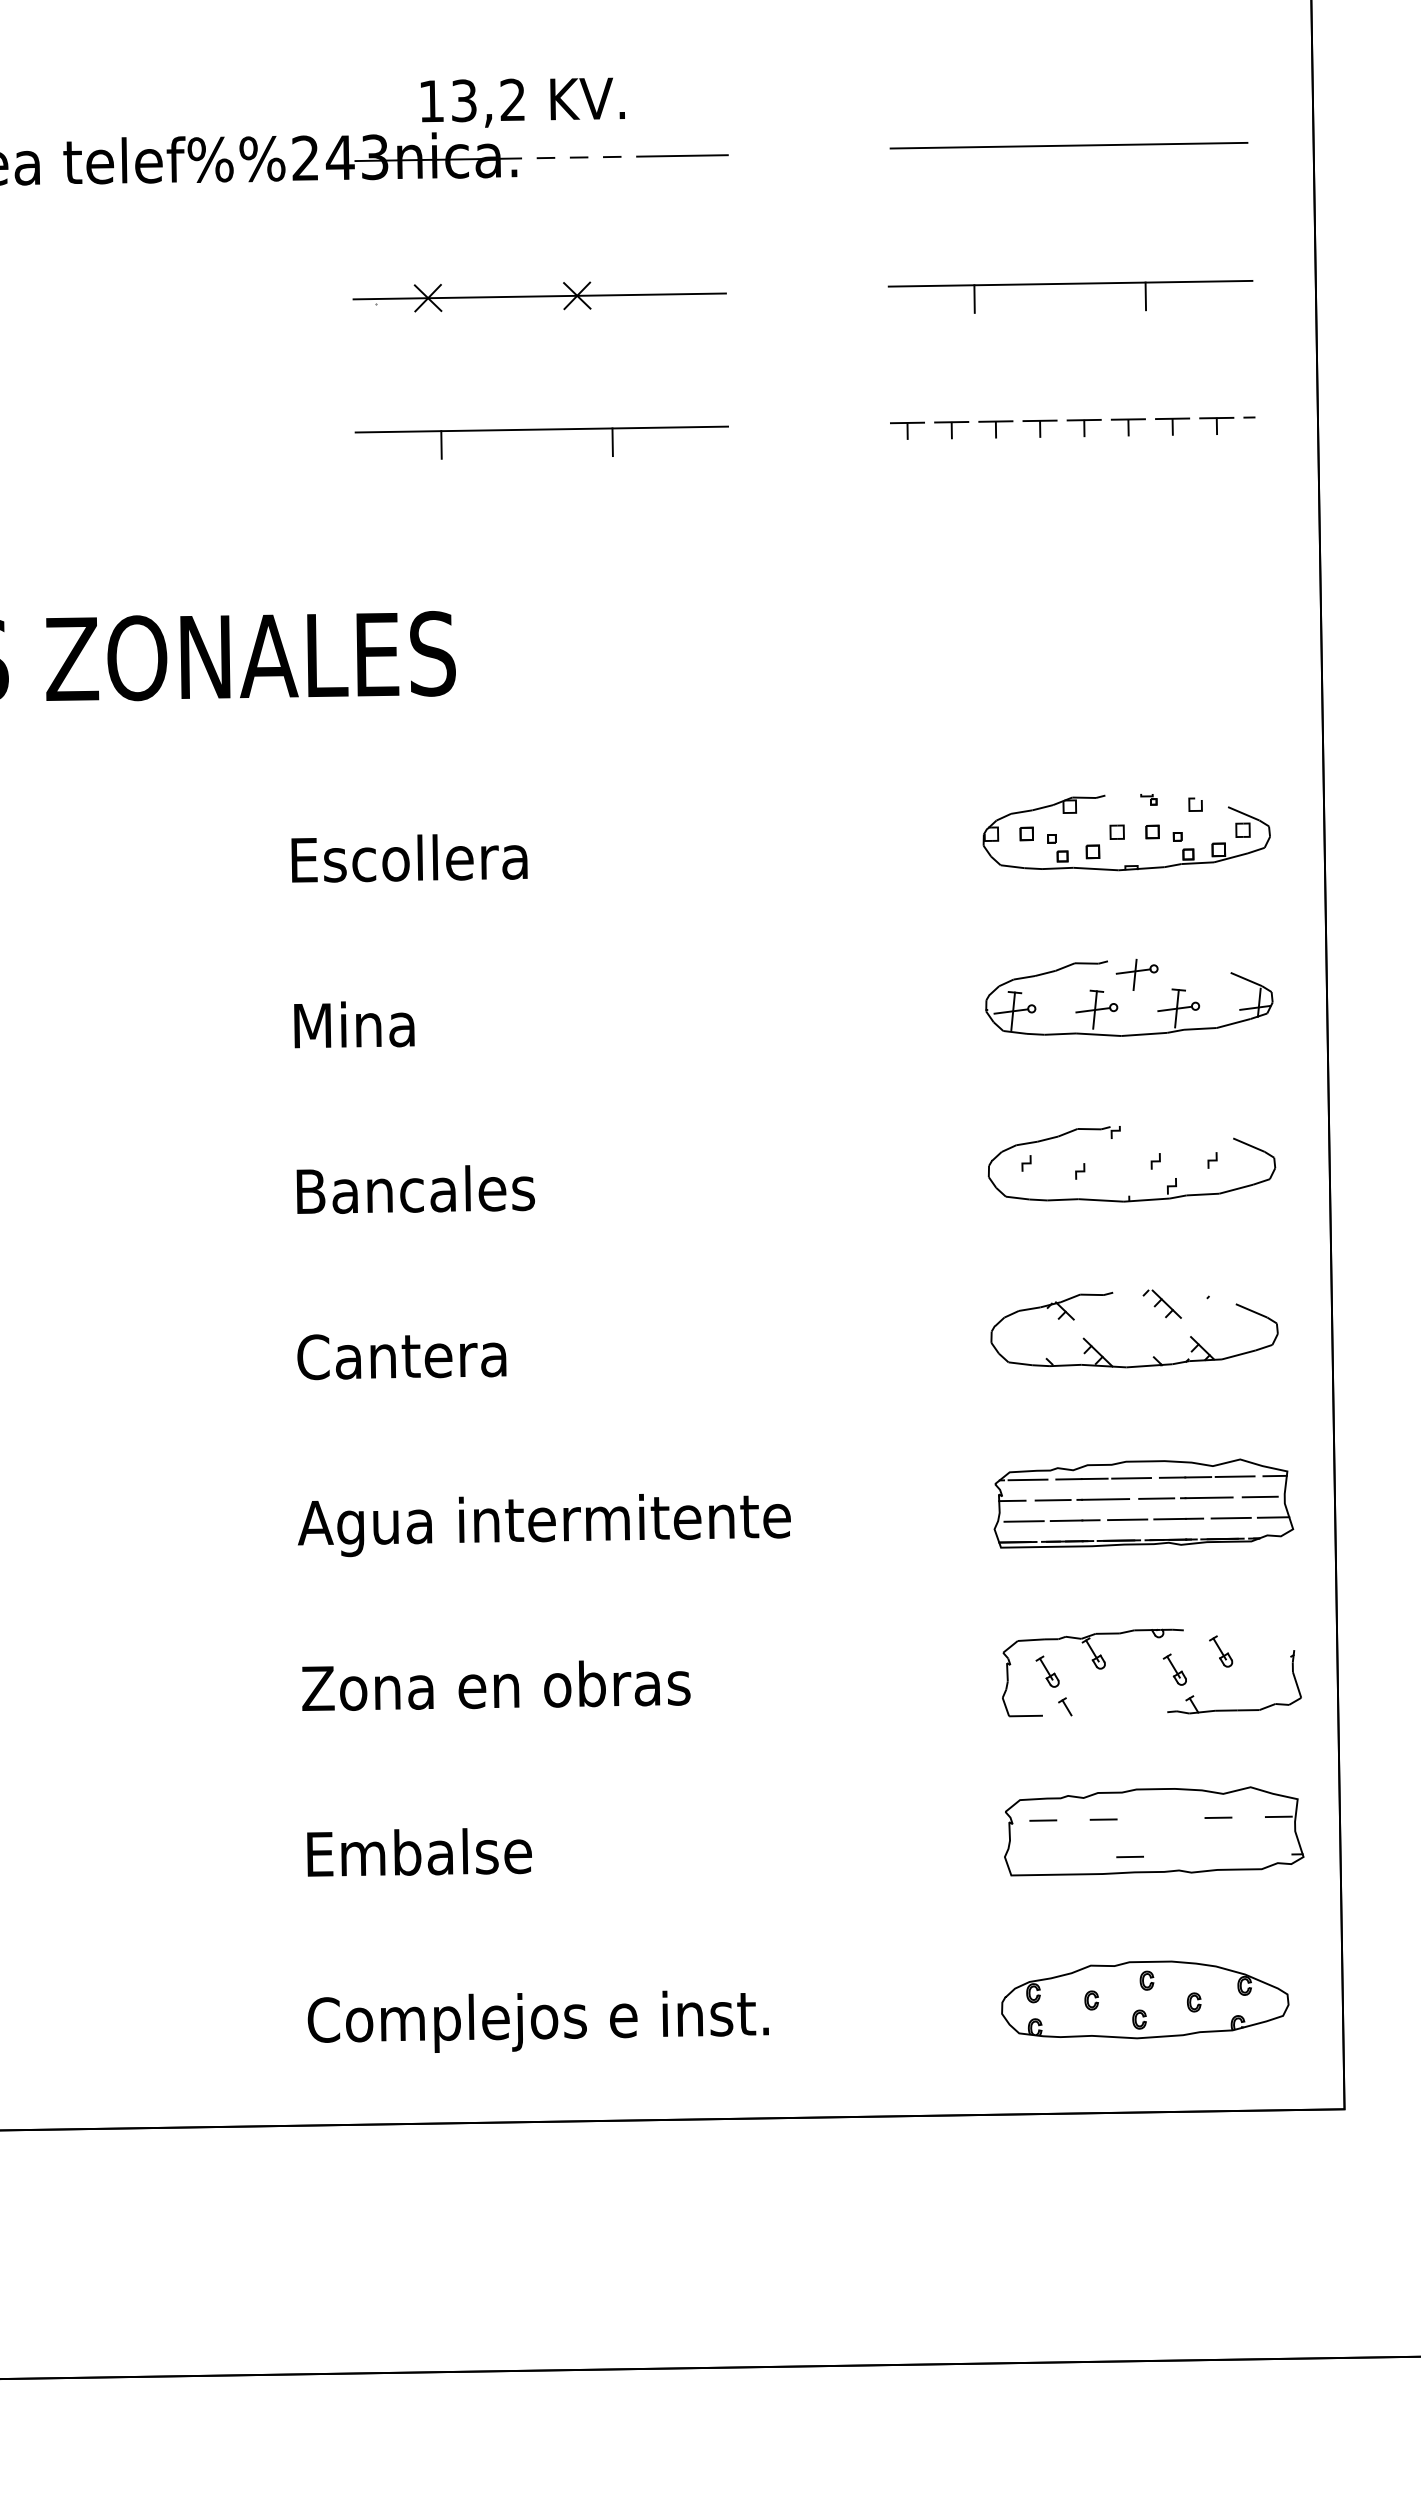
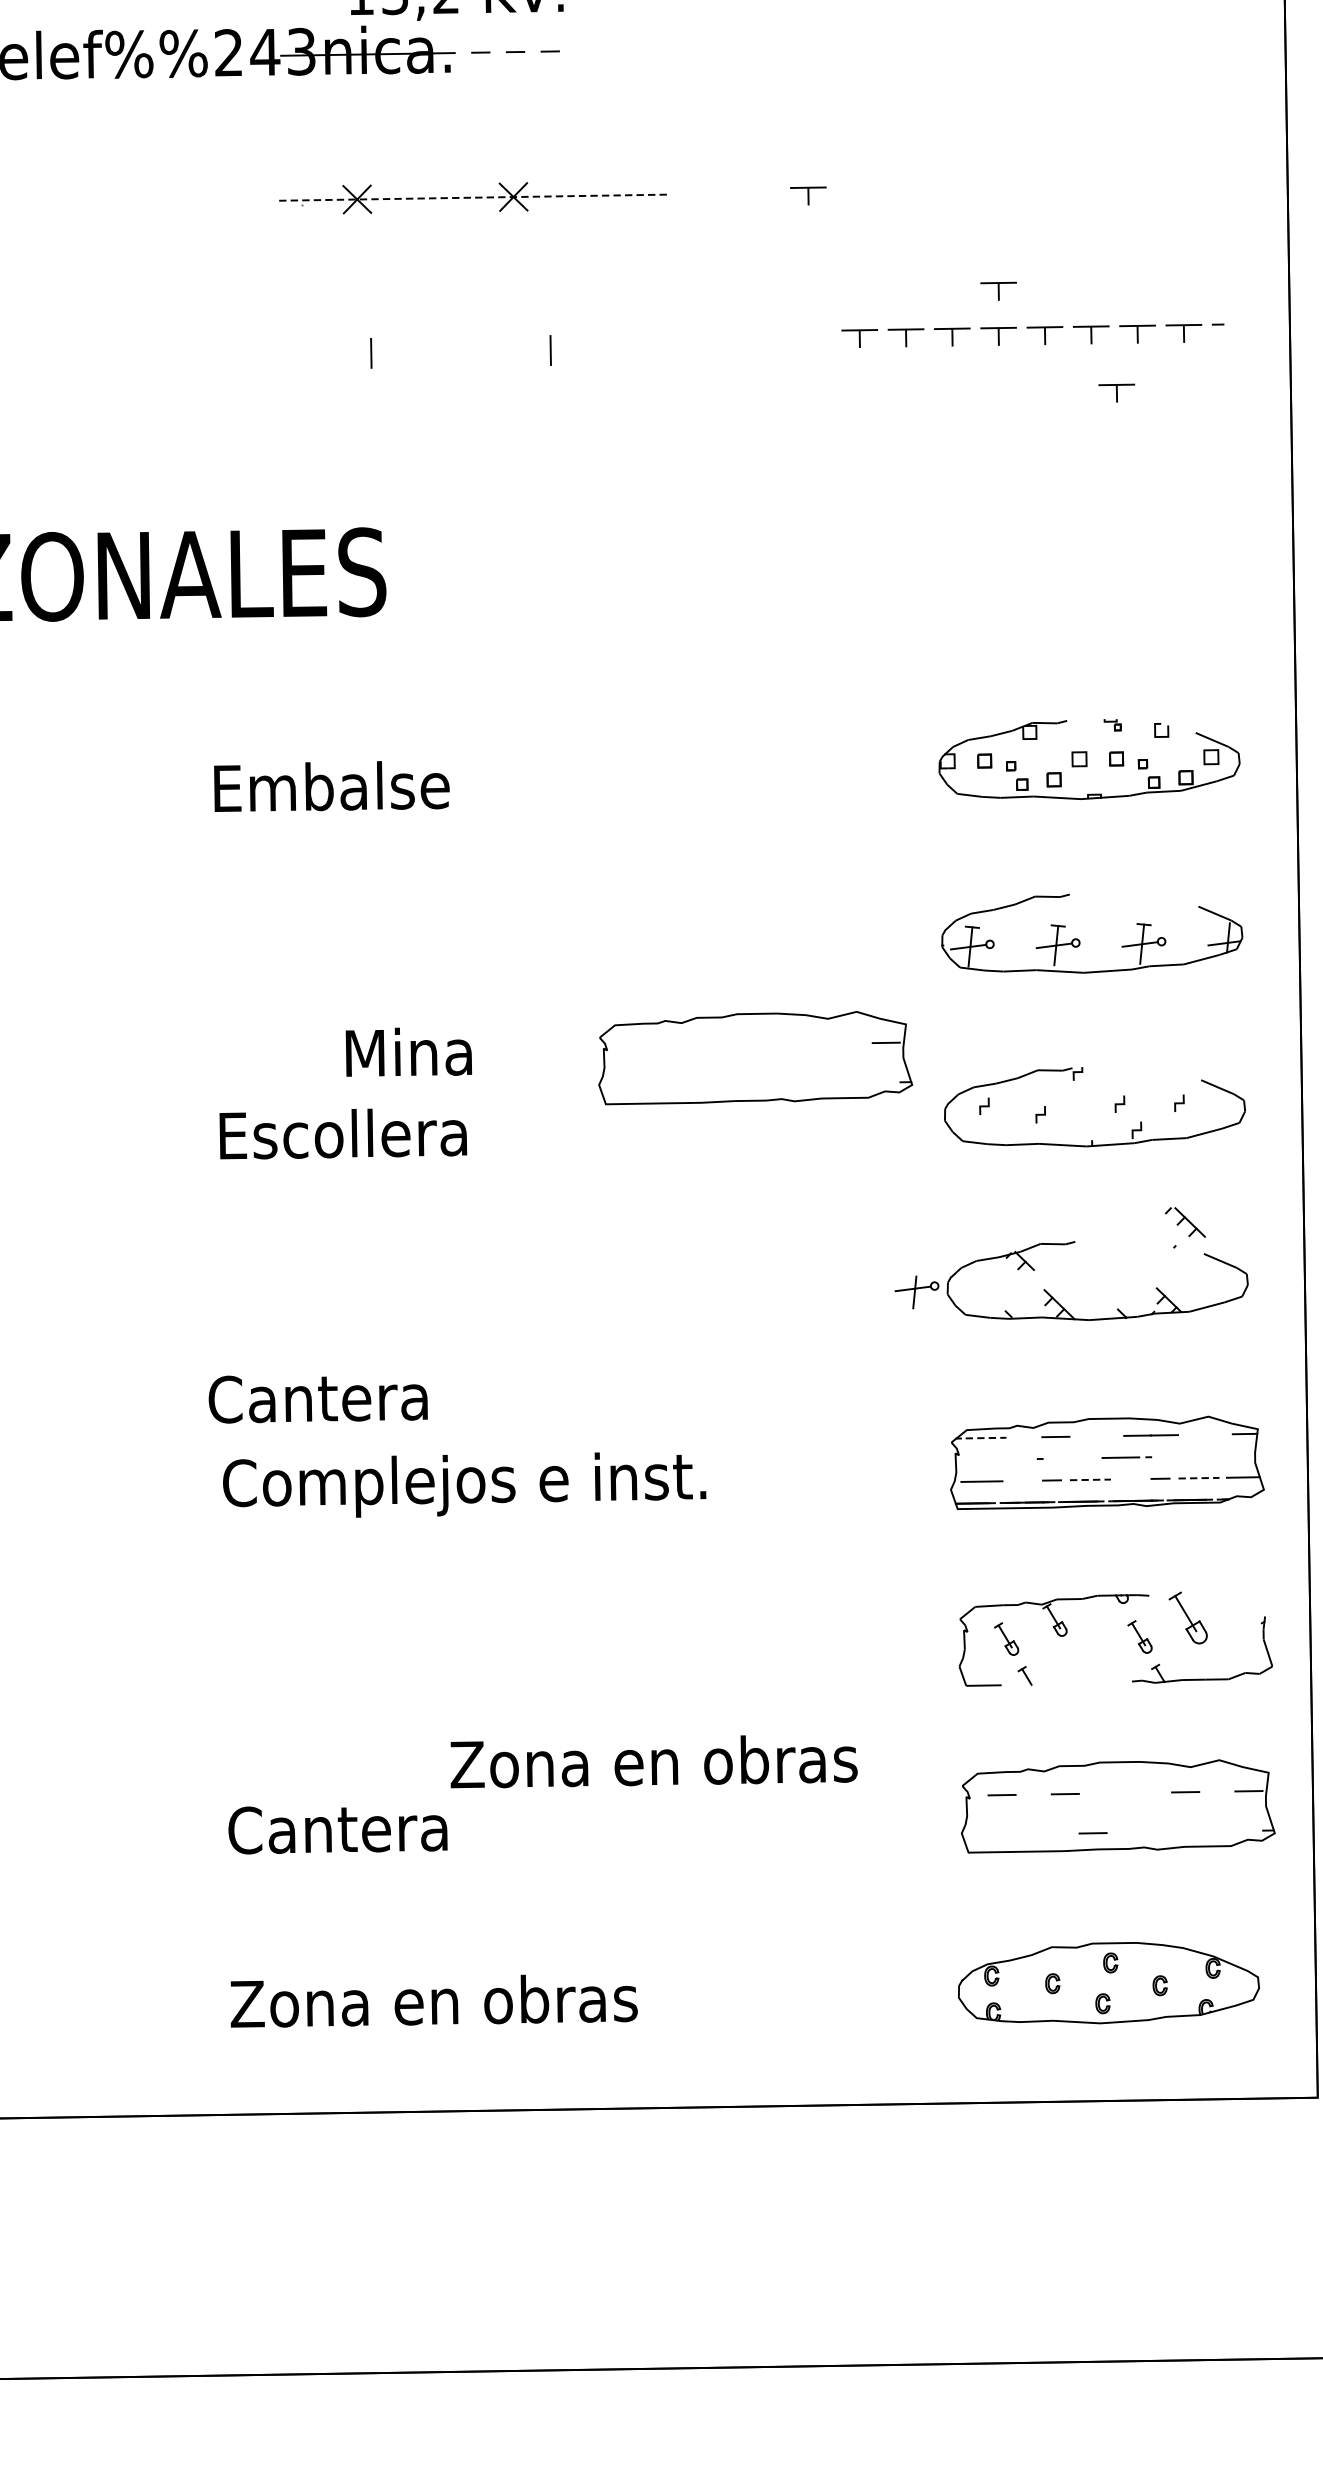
line: (1068, 145) -> (1028, 39), removed
line: (682, 155) -> (623, 49), removed
part: (1070, 284) -> (1030, 185), removed
part: (858, 294) -> (808, 195), added
line: (540, 296) -> (475, 197), solid -> dashed
part: (1039, 385) -> (998, 291), added
line: (541, 429) -> (476, 337), removed
part: (1152, 482) -> (1116, 392), added
text: (425, 858) -> (354, 786), Escollera -> Embalse
part: (1136, 974) -> (916, 1291), moved
text: (354, 1024) -> (409, 1051), moved
part: (808, 1117) -> (755, 1058), added
text: (419, 1189) -> (348, 1133), Bancales -> Escollera
part: (1161, 1303) -> (1184, 1221), moved
text: (401, 1357) -> (317, 1399), moved
line: (1234, 1476) -> (1202, 1434), removed
line: (1131, 1478) -> (1094, 1436), removed
line: (1028, 1479) -> (986, 1437), solid -> dashed
line: (1068, 1479) -> (1028, 1437), removed
line: (1259, 1496) -> (1228, 1455), removed
line: (1208, 1497) -> (1175, 1456), removed
line: (1105, 1499) -> (1067, 1458), removed
line: (1012, 1500) -> (969, 1459), removed
line: (1052, 1500) -> (1011, 1459), removed
line: (1169, 1518) -> (1134, 1478), removed
line: (1231, 1518) -> (1199, 1478), solid -> dashed
line: (1127, 1519) -> (1090, 1479), solid -> dashed
line: (1066, 1520) -> (1026, 1480), removed
text: (543, 1525) -> (478, 1485), Agua intermitente -> Complejos e inst.
part: (1221, 1651) -> (1188, 1617), size x1.6
text: (496, 1685) -> (654, 1761), moved
text: (418, 1852) -> (347, 1828), Embalse -> Cantera
text: (537, 2021) -> (471, 2005), Complejos e inst. -> Zona en obras

